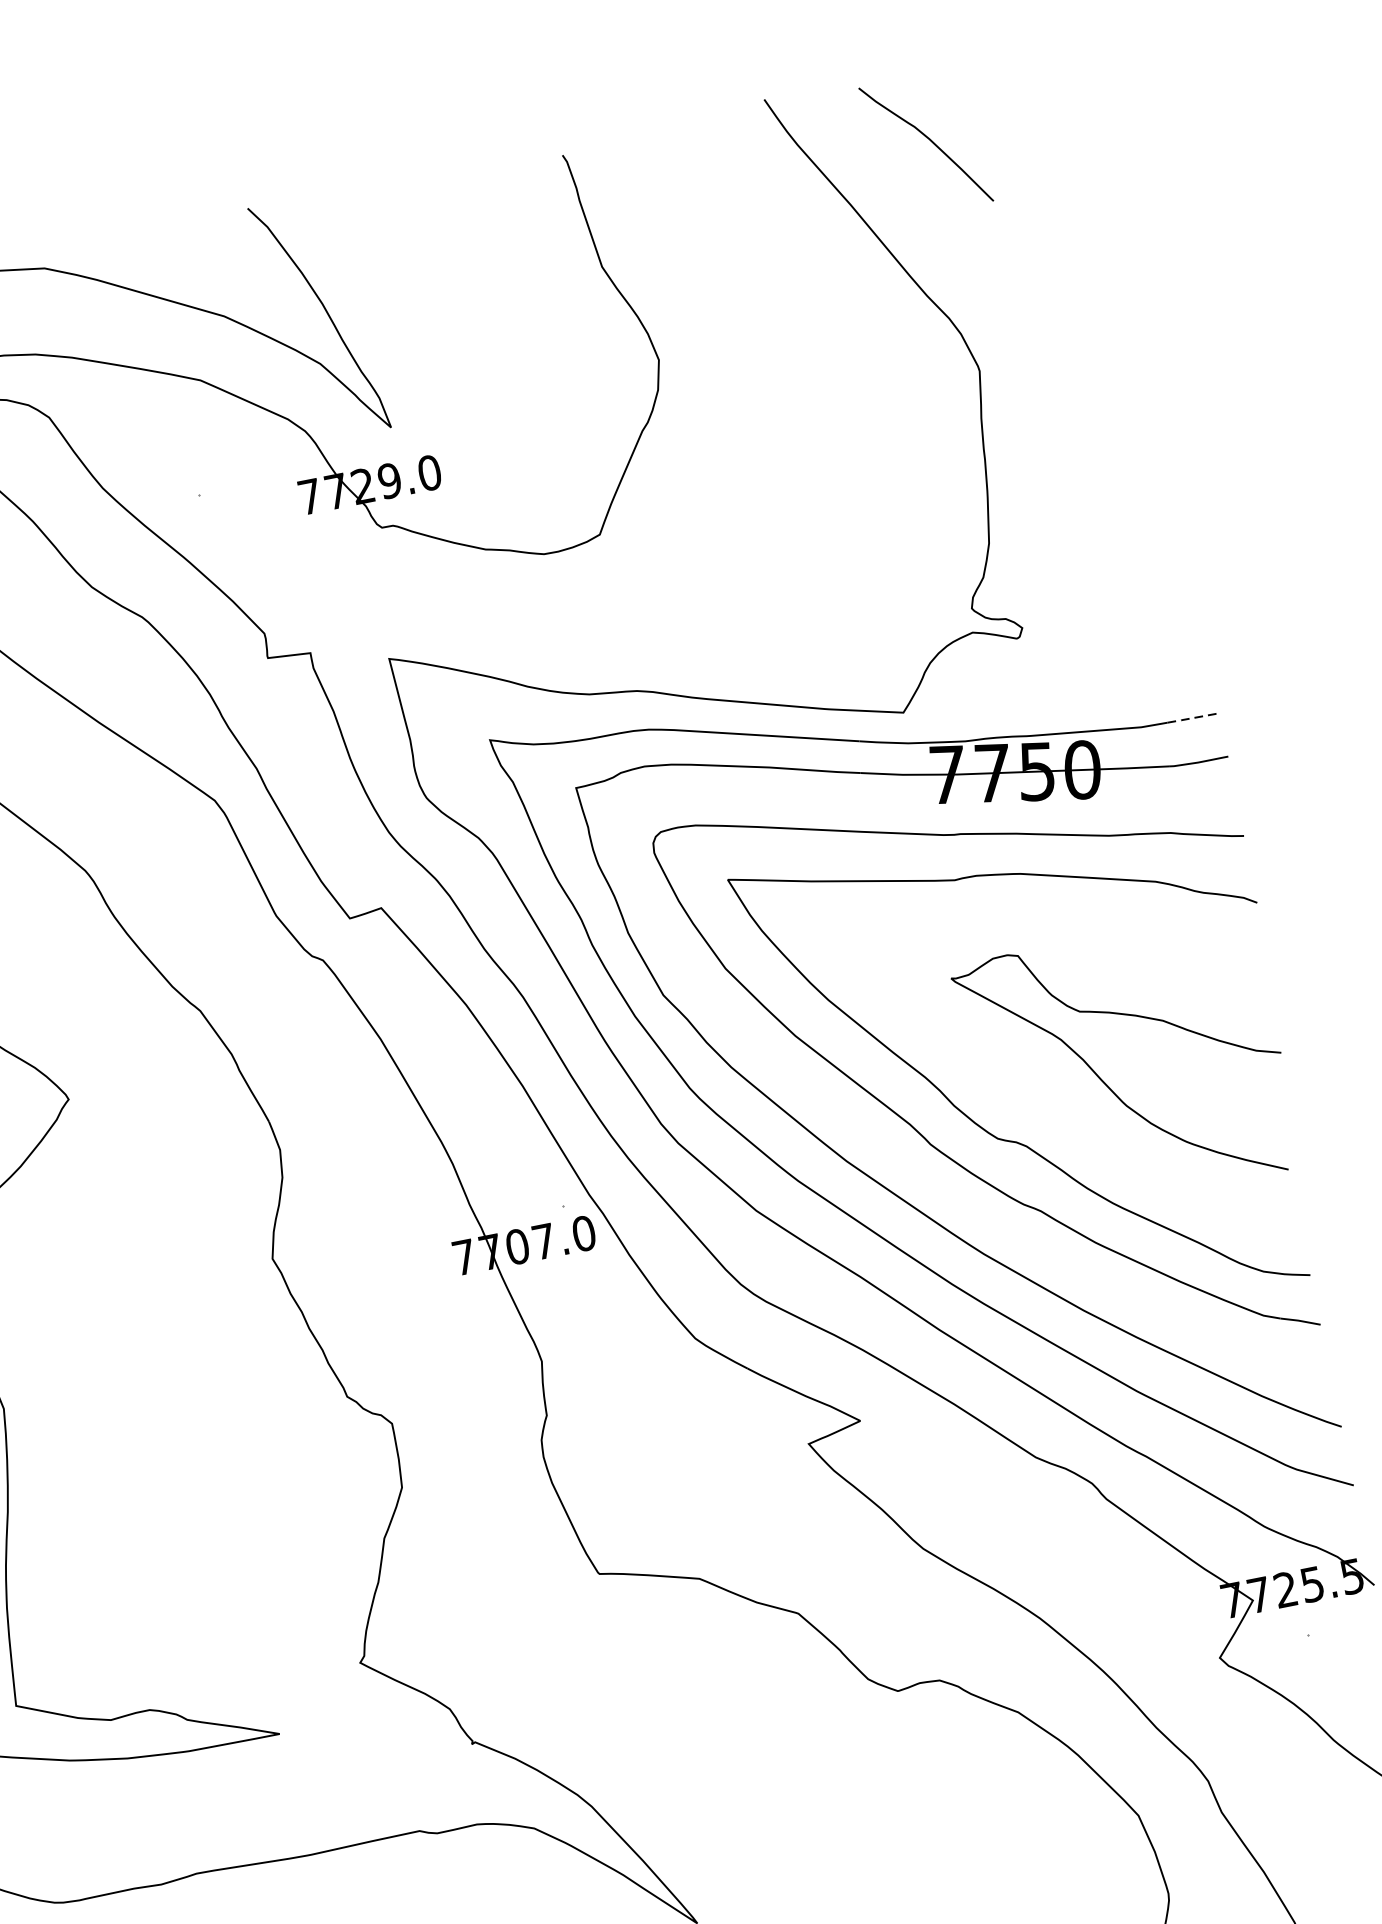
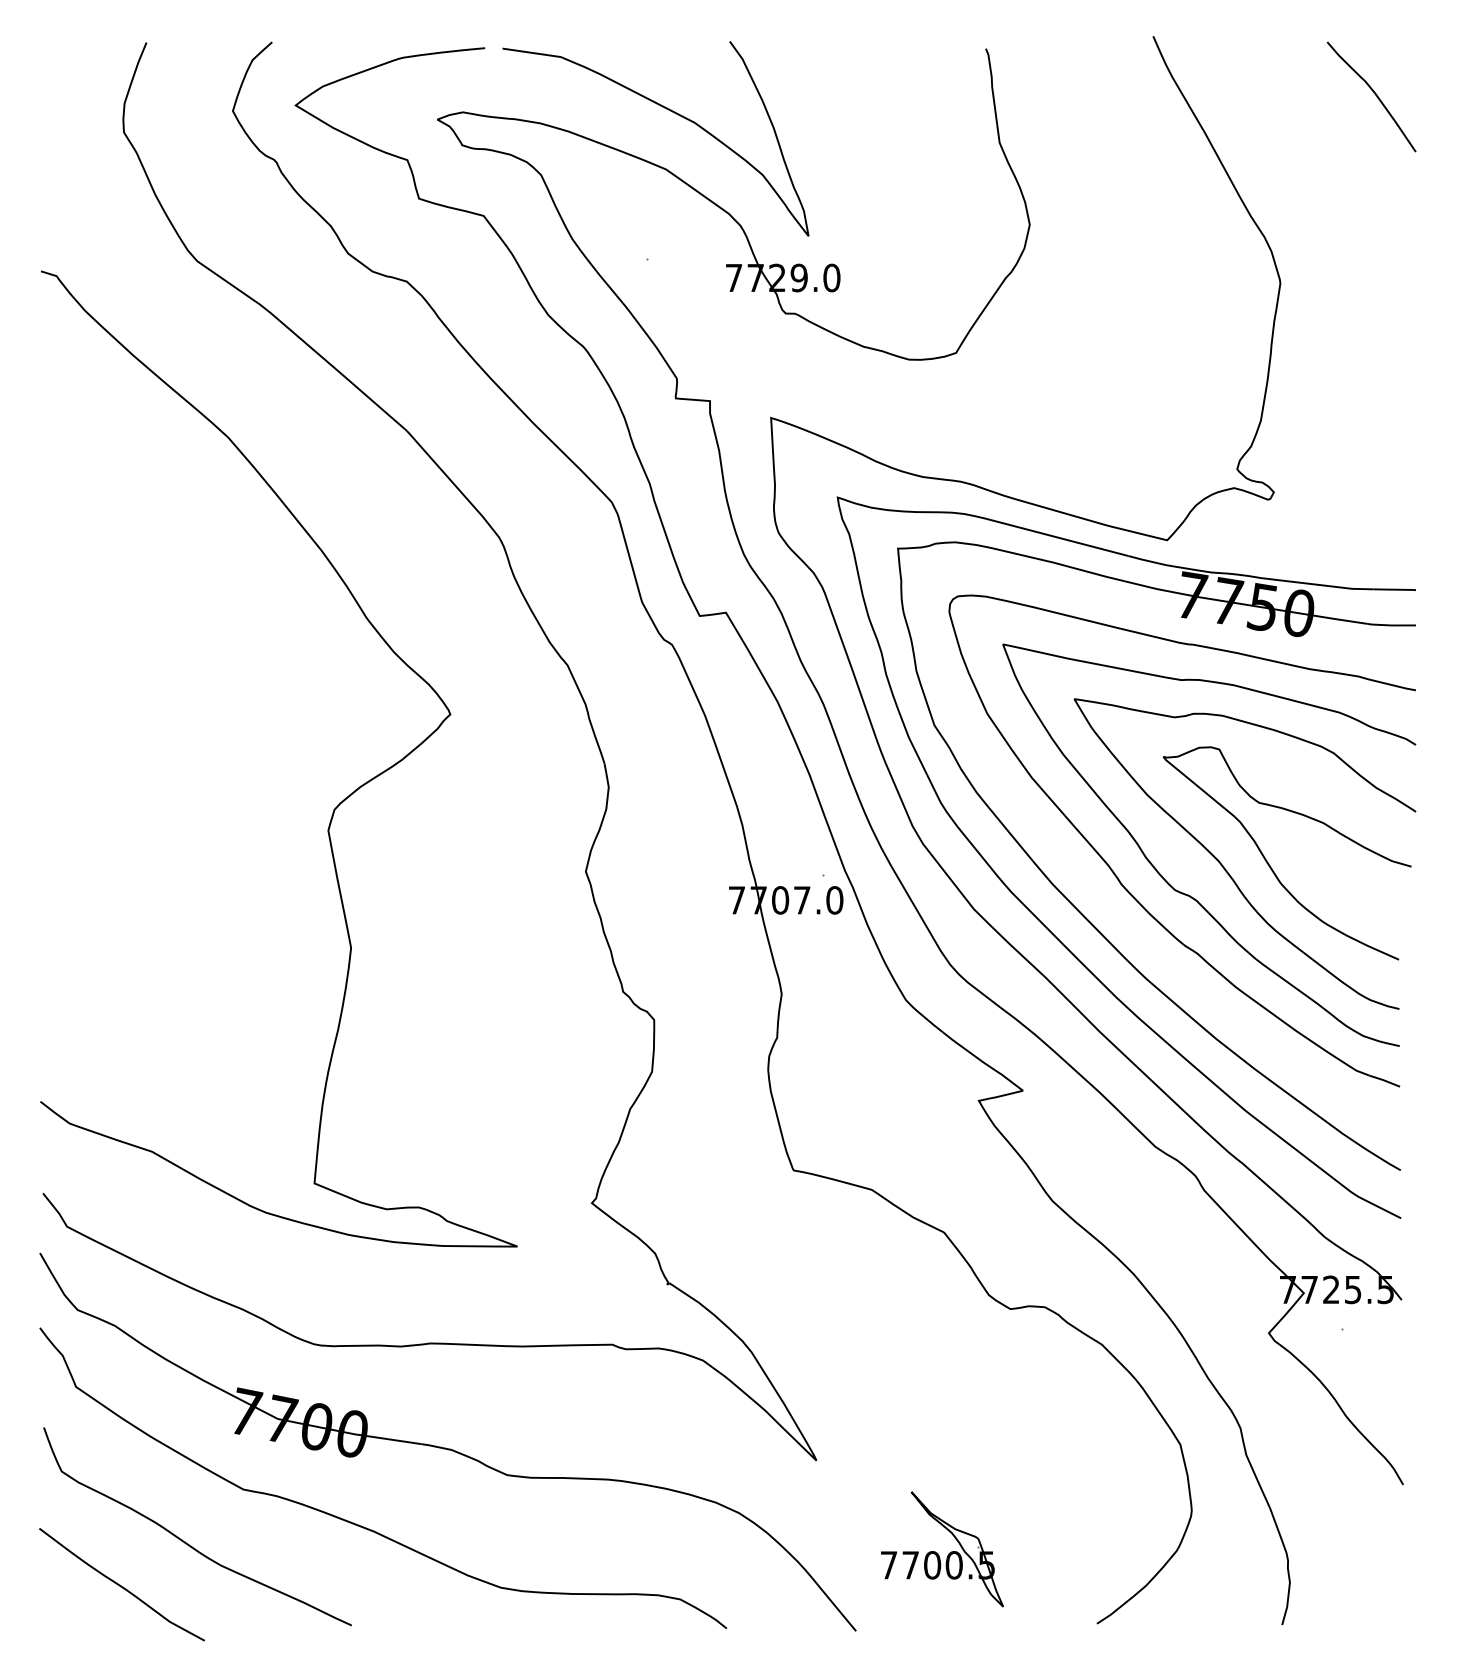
curve: (929, 140) -> (1374, 94), moved
line: (1193, 717) -> (1394, 589), dashed -> solid
curve: (1057, 1101) -> (1227, 870), added

